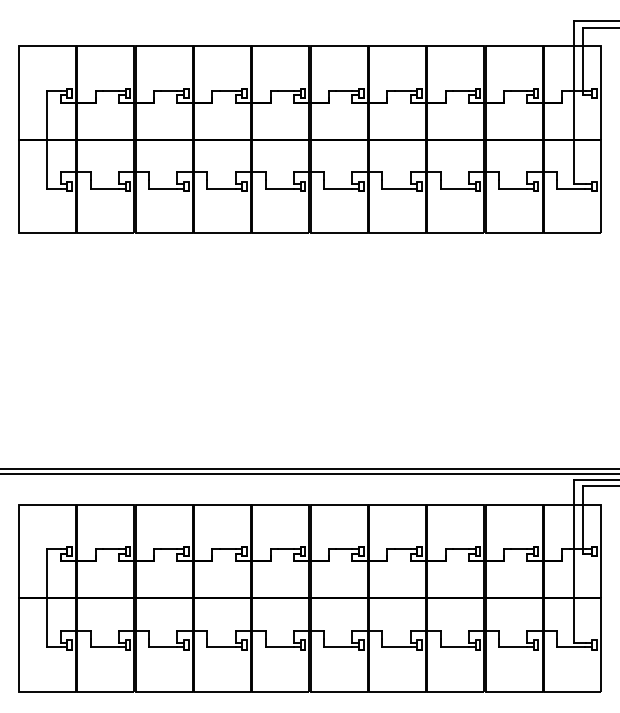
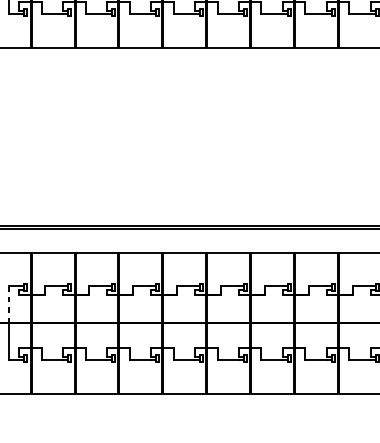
line: (47, 573) -> (9, 304), solid -> dashed

